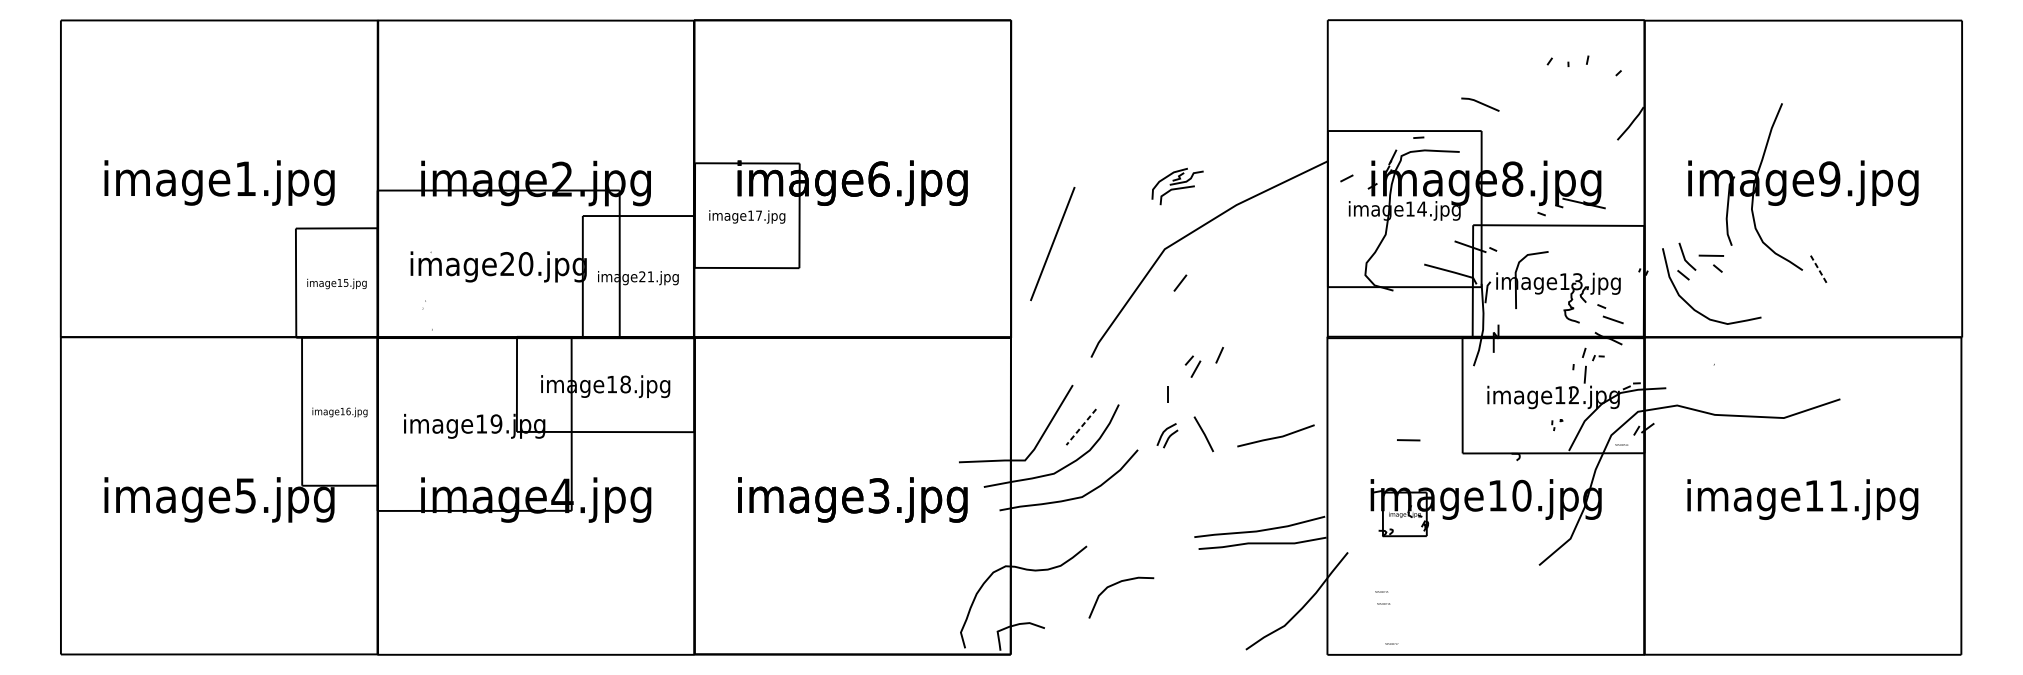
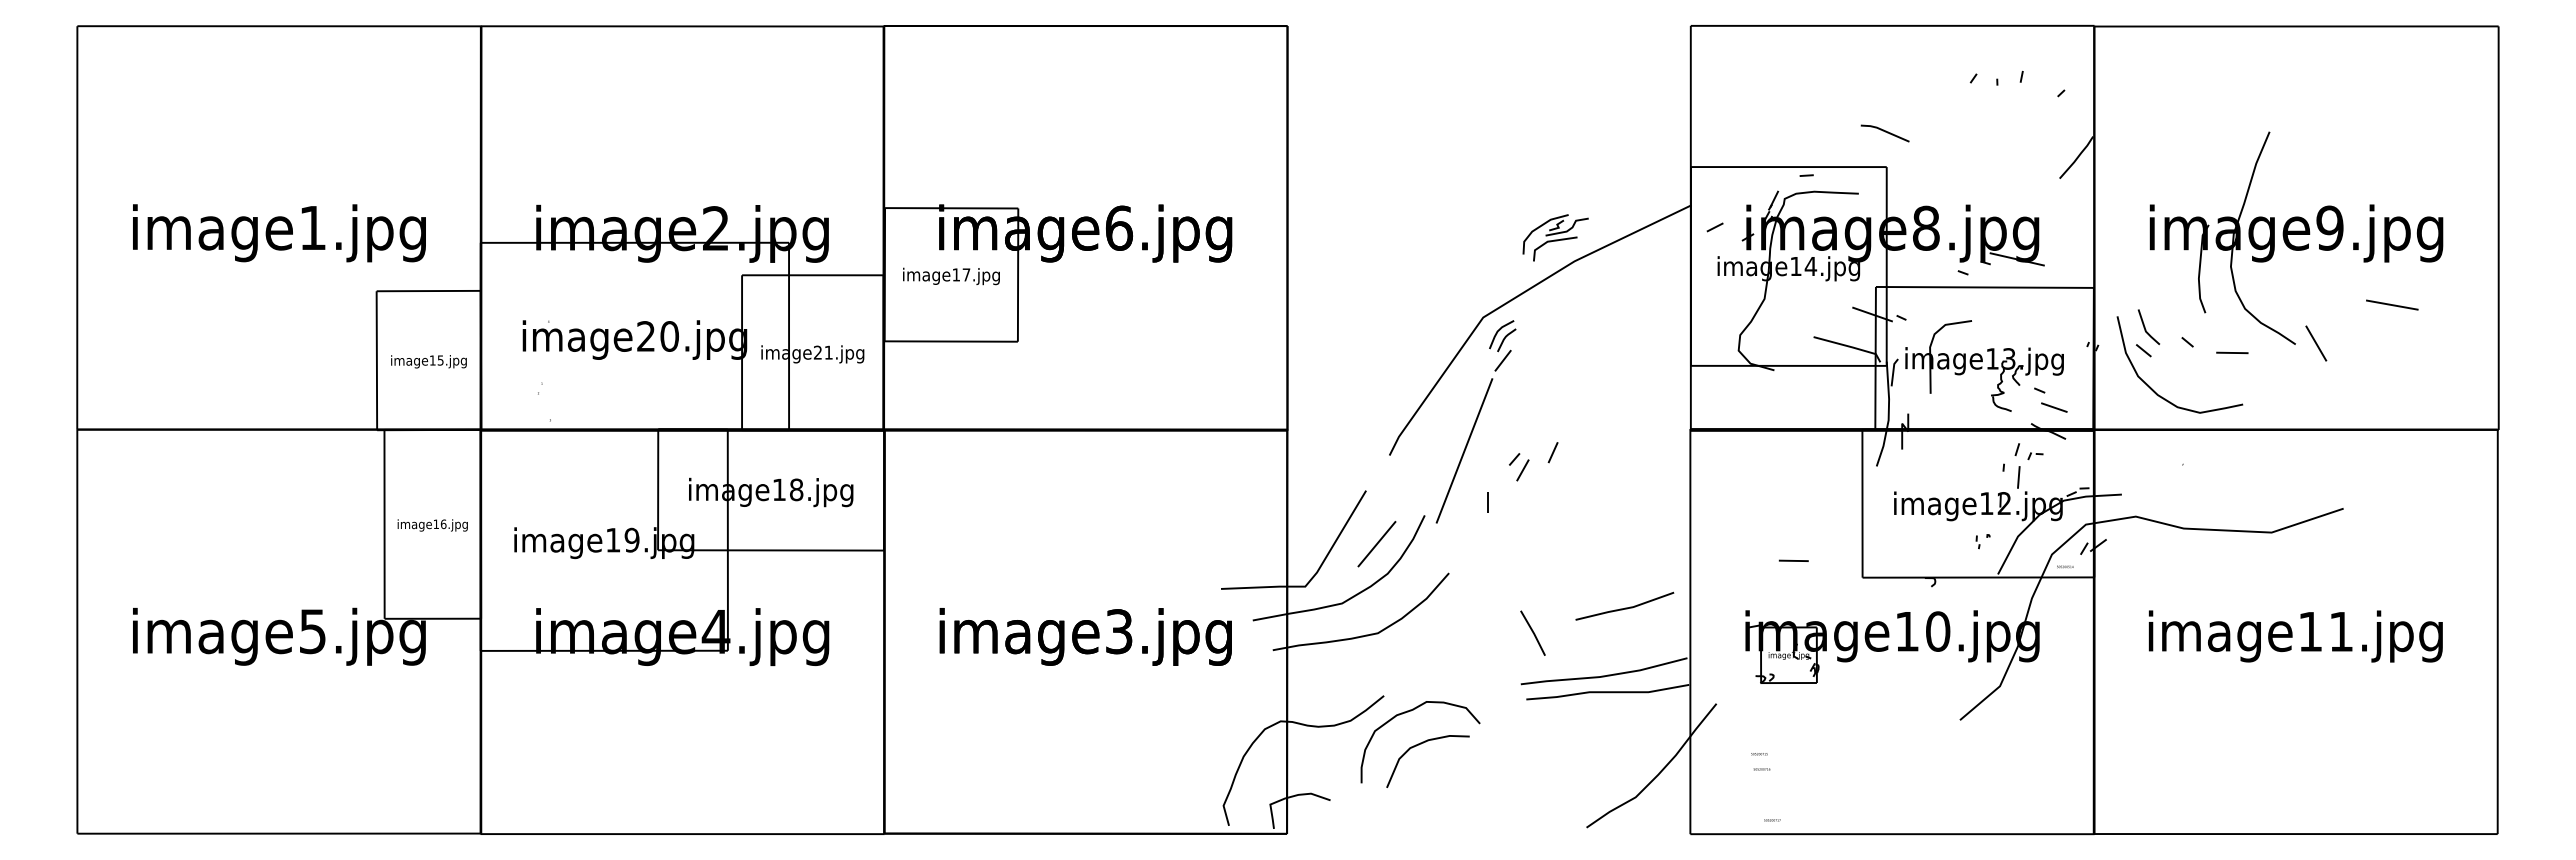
part: (1177, 186) -> (1555, 237), moved
line: (1878, 238) -> (2392, 304), added
line: (1052, 243) -> (1464, 450), moved
line: (1711, 255) -> (2232, 352), moved
line: (1819, 269) -> (2316, 343), dashed -> solid
line: (1080, 427) -> (1376, 544), dashed -> solid
line: (1203, 433) -> (1532, 632), moved
part: (1167, 436) -> (1502, 336), moved
line: (1276, 436) -> (1625, 607), moved
curve: (1108, 558) -> (1411, 711), added

